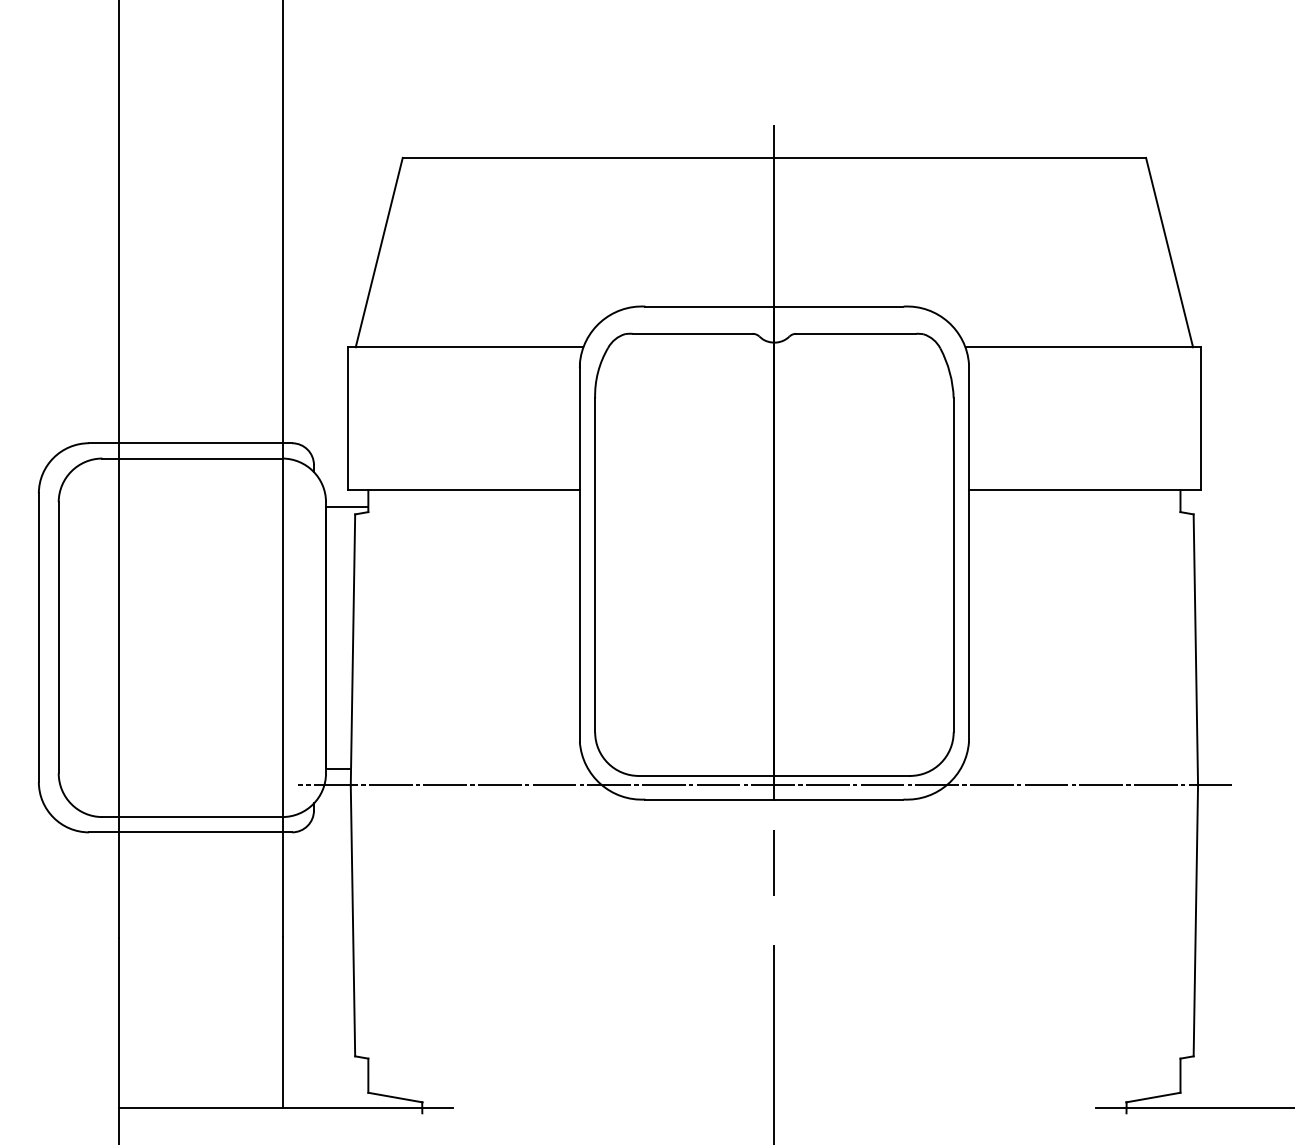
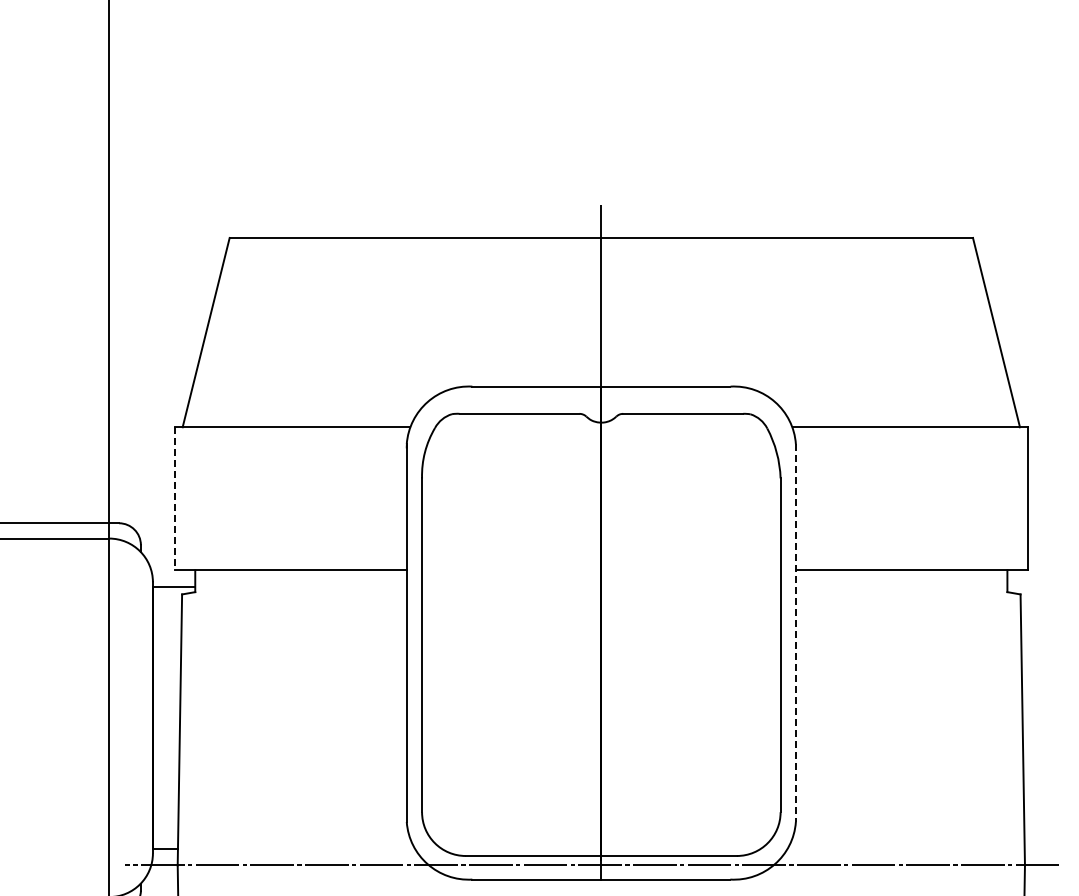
line: (347, 419) -> (174, 499), solid -> dashed
line: (968, 553) -> (795, 633), solid -> dashed

